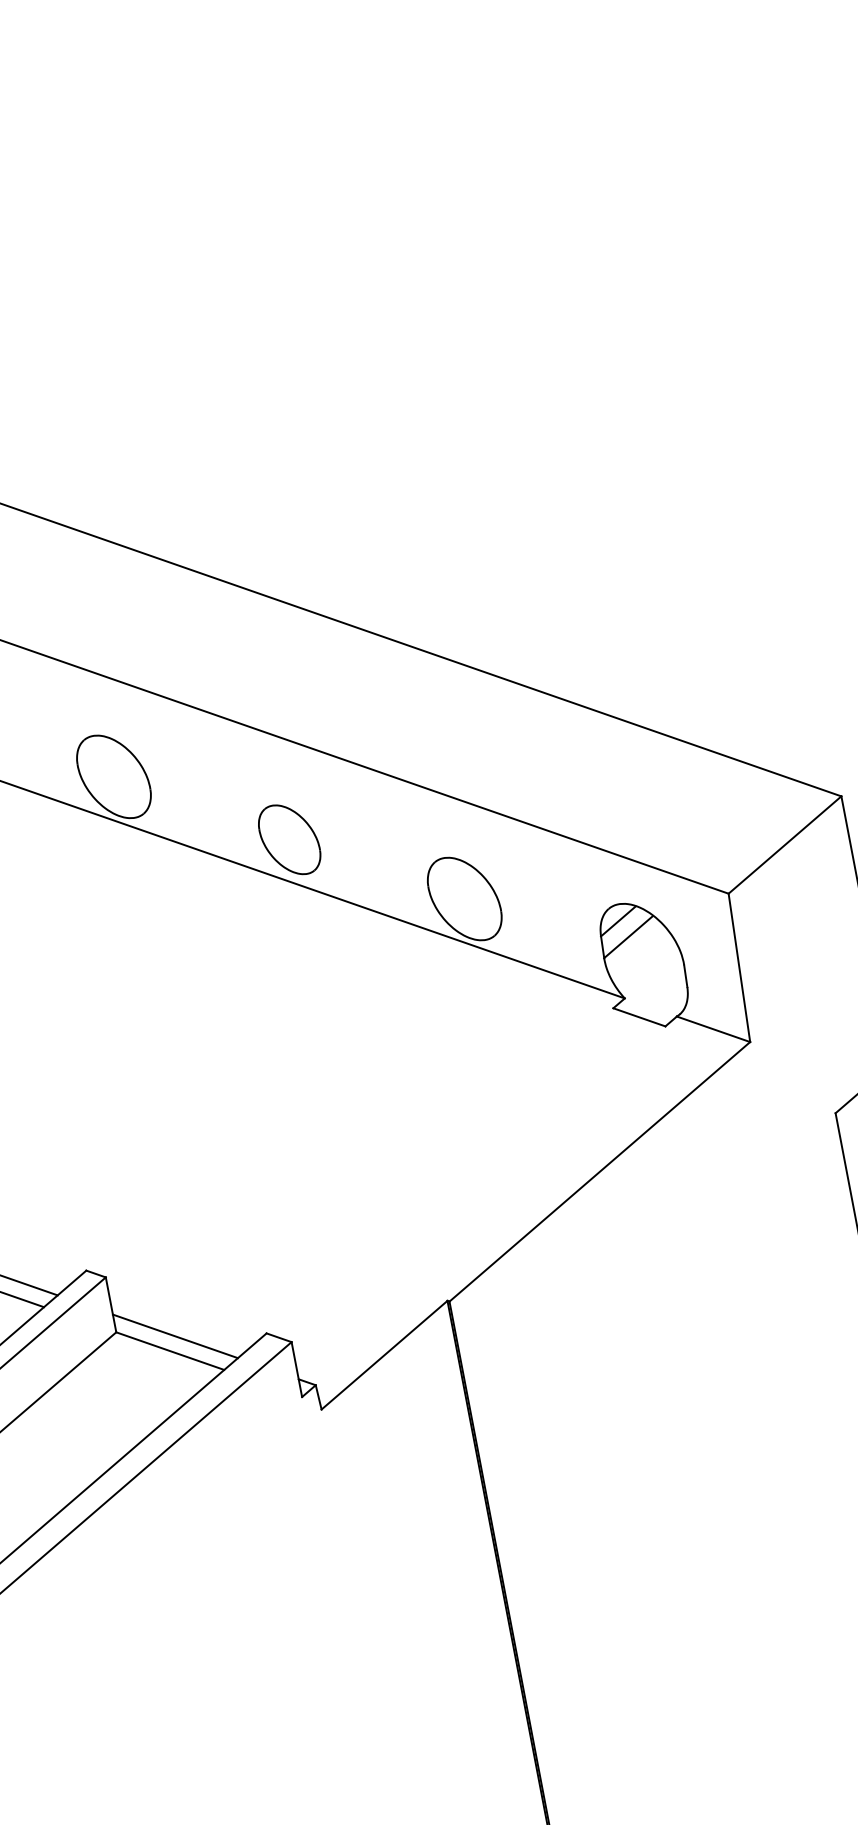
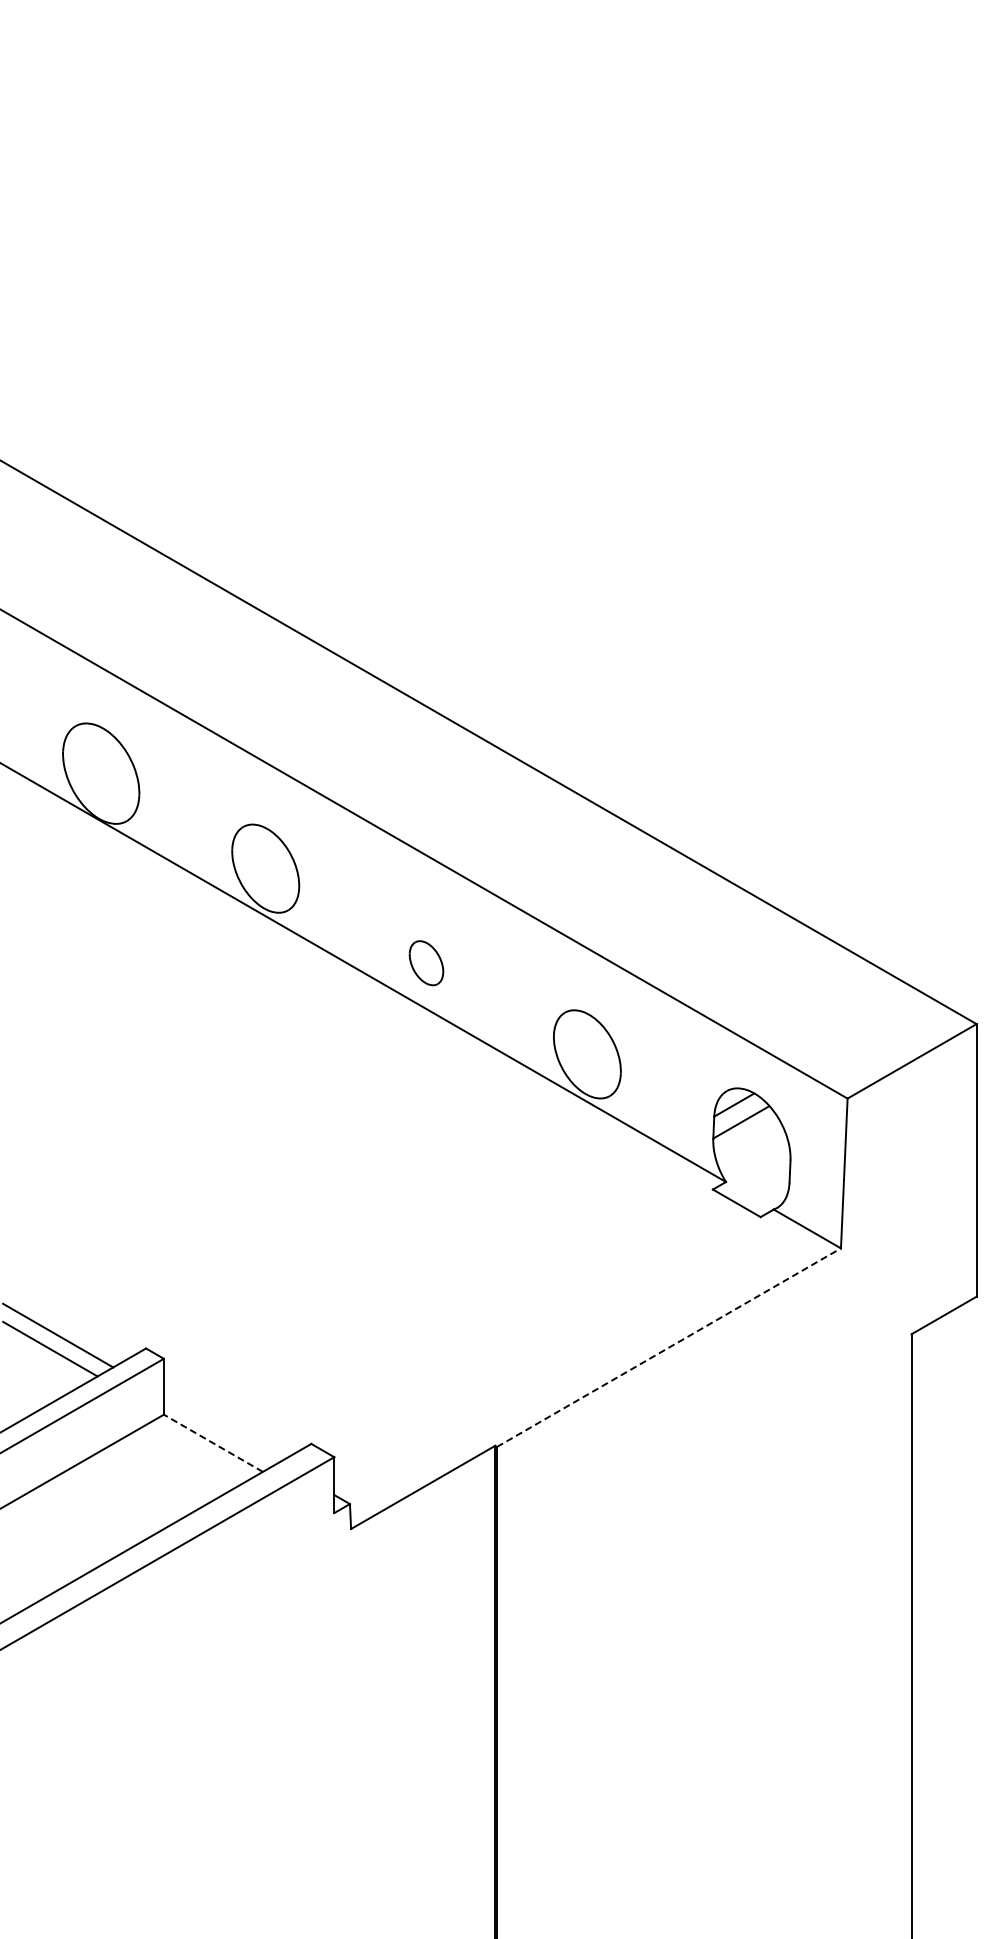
part: (289, 838) -> (426, 962), size x0.6
line: (599, 1171) -> (668, 1347), solid -> dashed
line: (174, 1336) -> (220, 1429), removed
line: (170, 1351) -> (213, 1443), solid -> dashed

